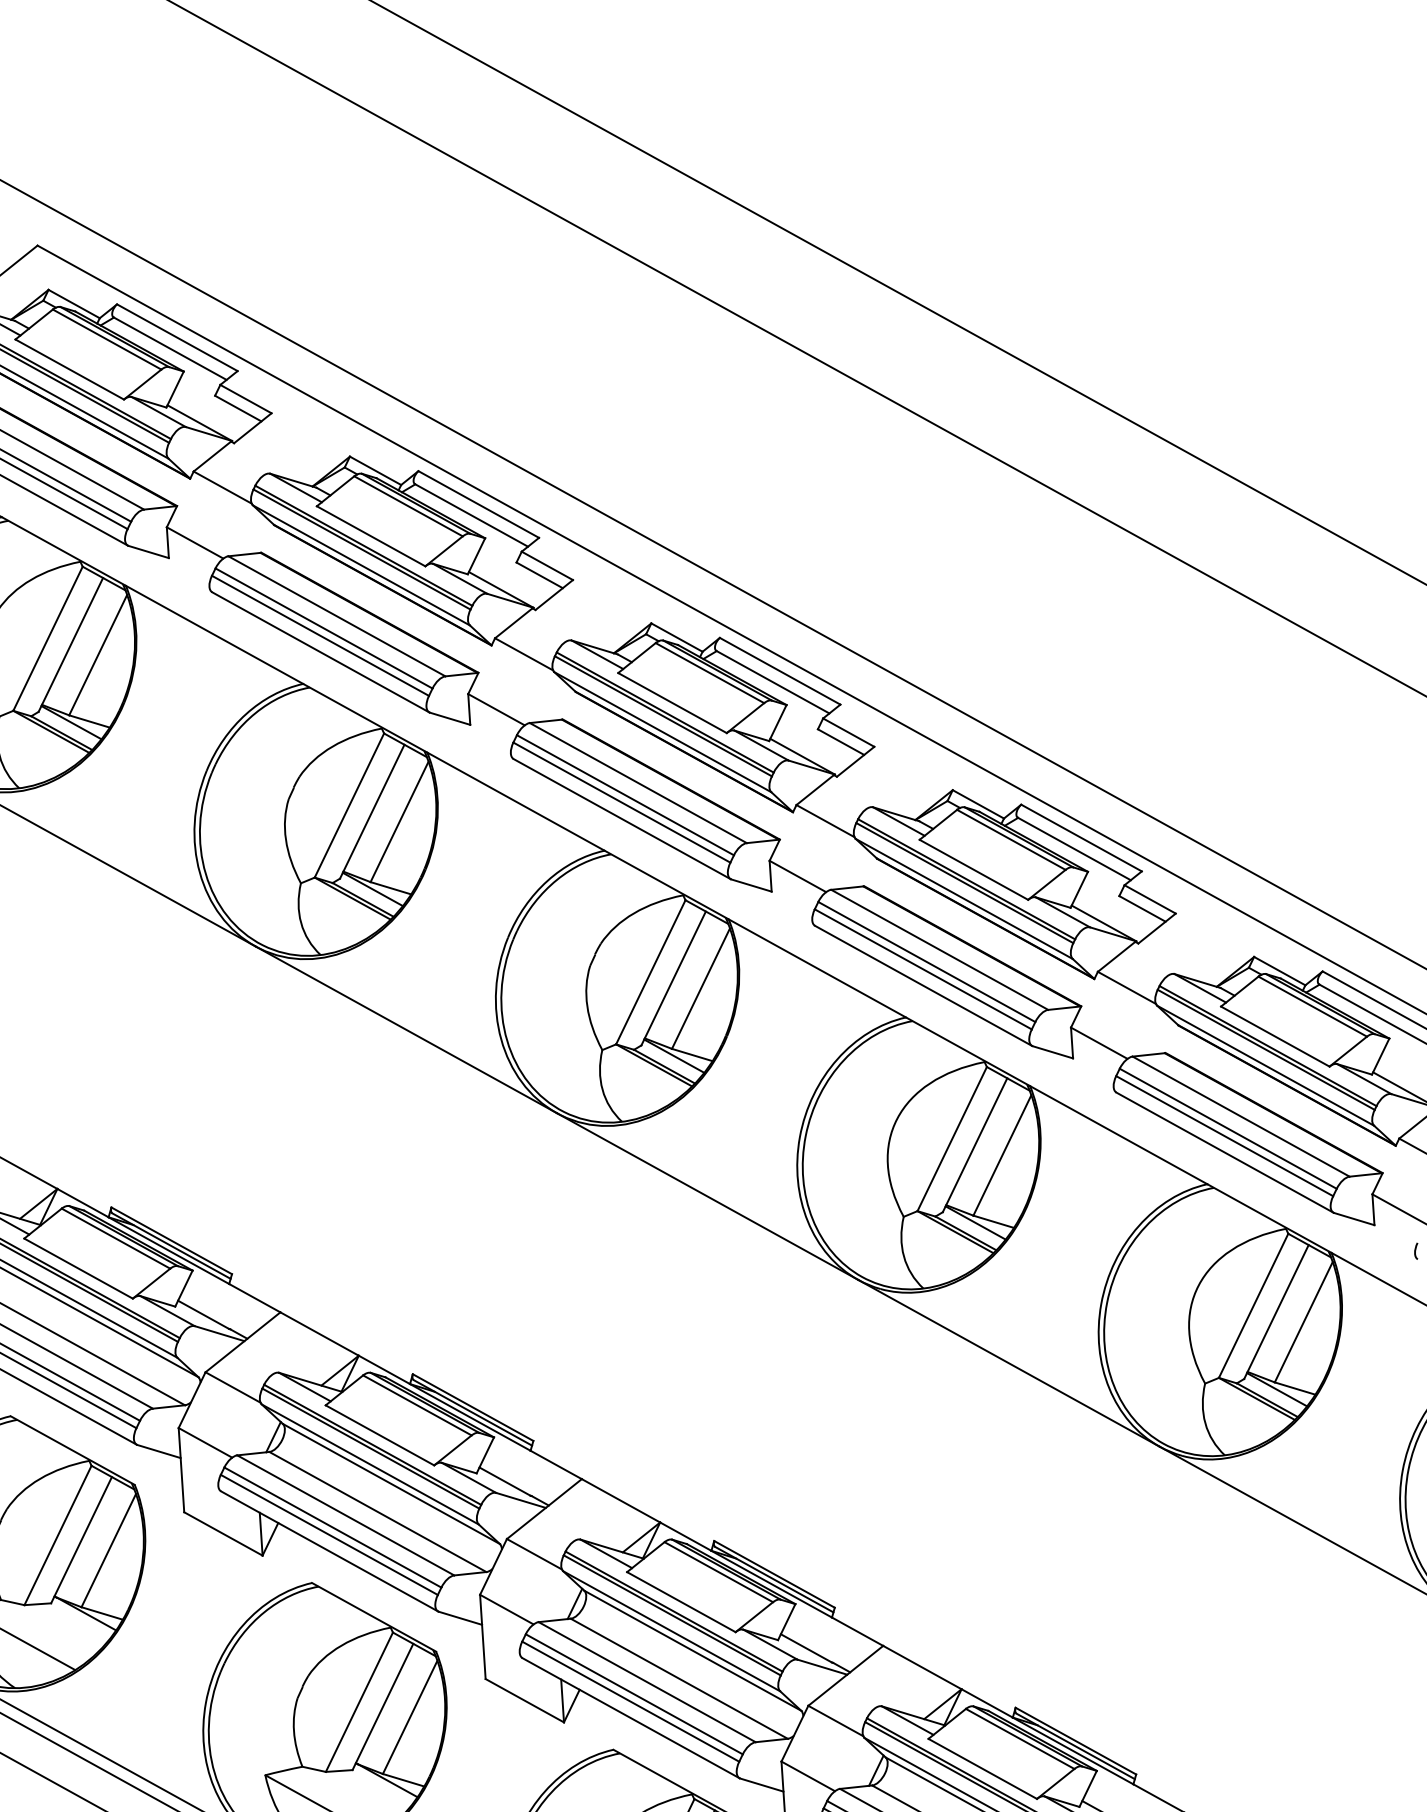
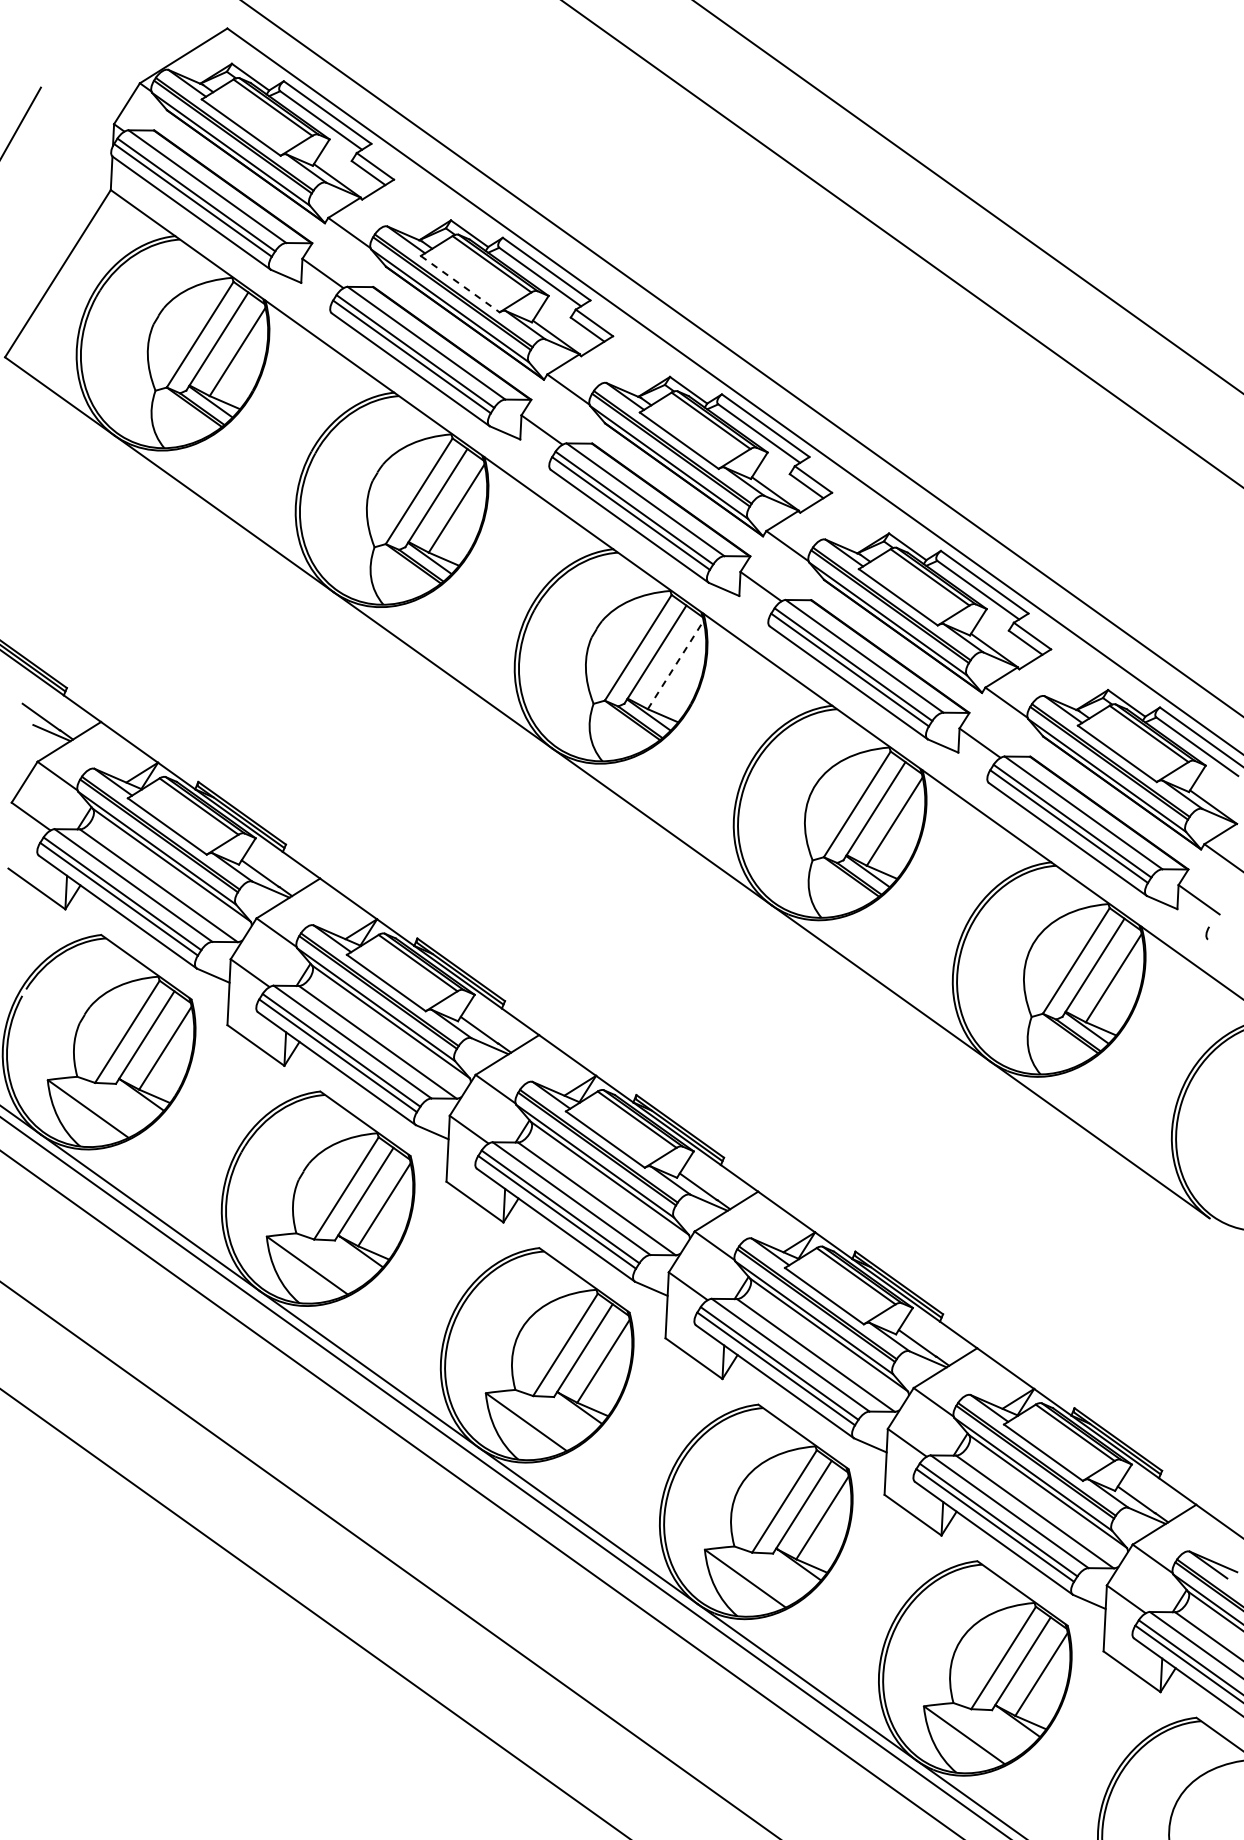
line: (371, 536) -> (460, 284), solid -> dashed
line: (701, 987) -> (676, 664), solid -> dashed

